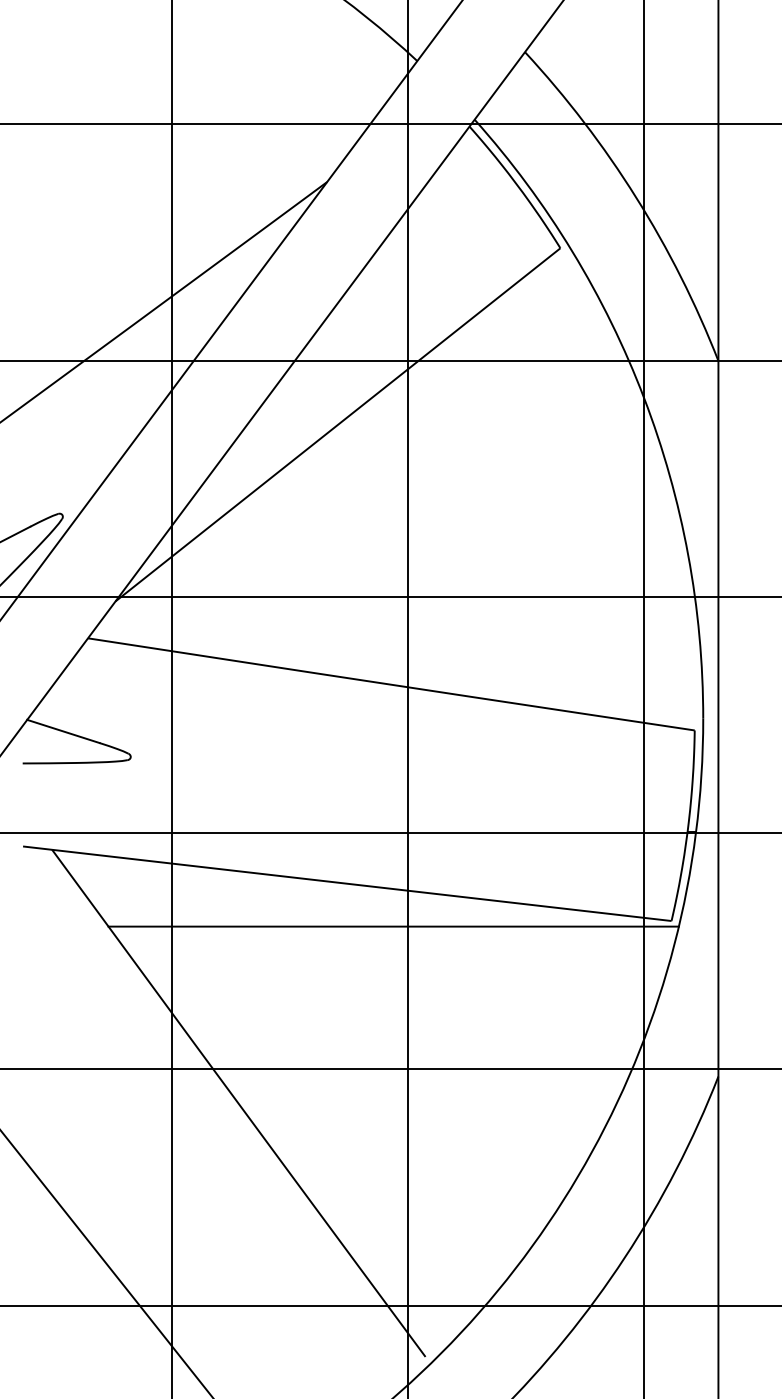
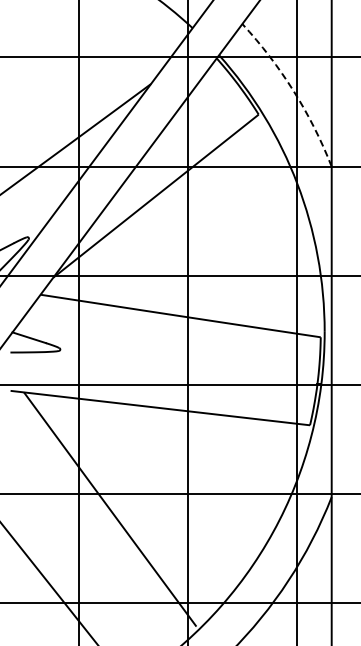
arc: (635, 198) -> (293, 91), solid -> dashed
line: (393, 925) -> (181, 427), removed

